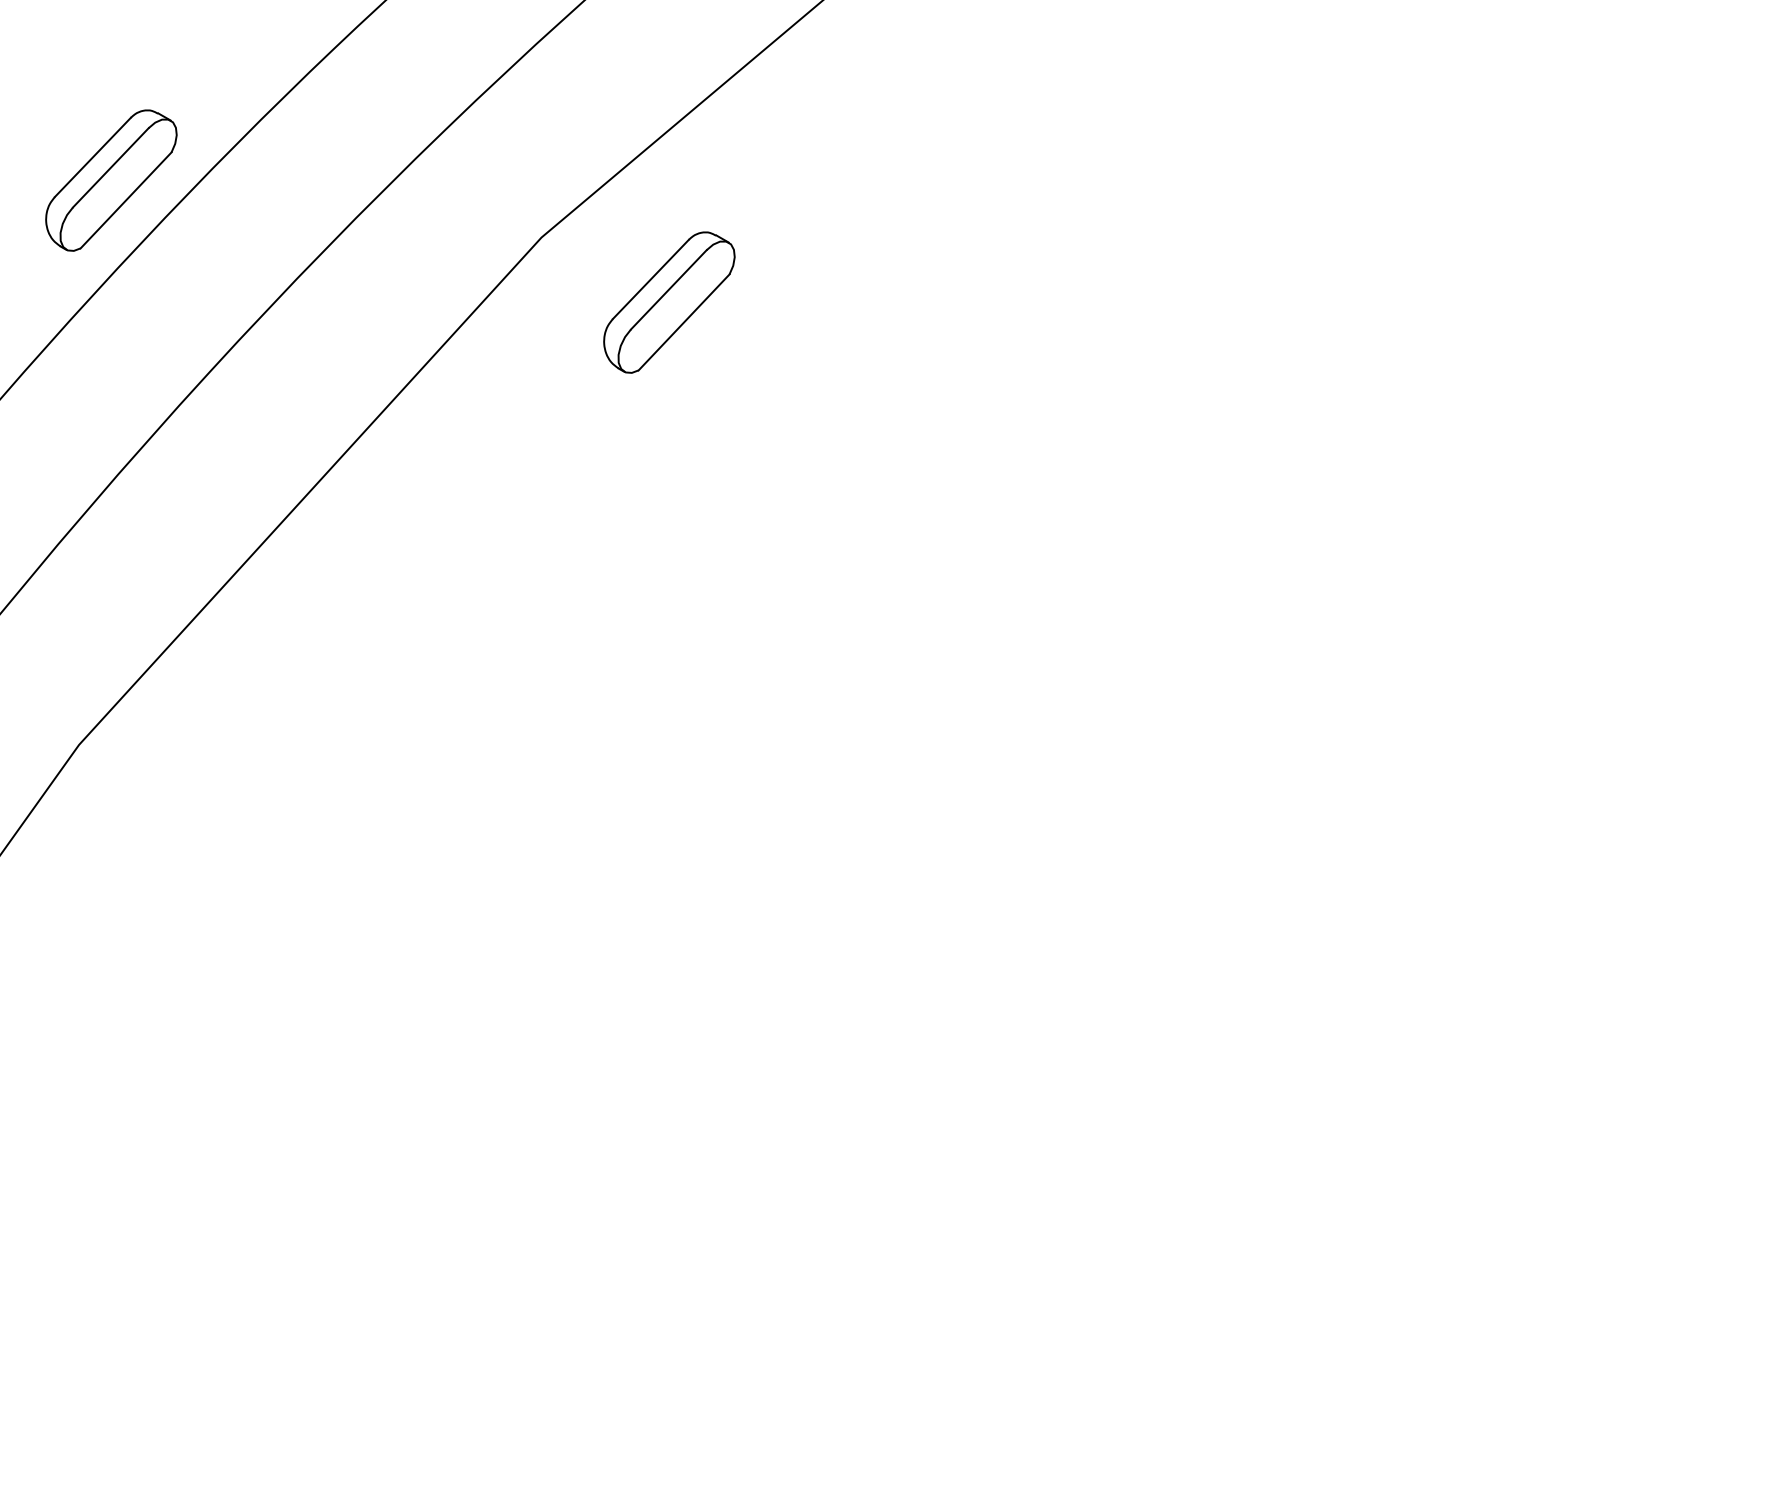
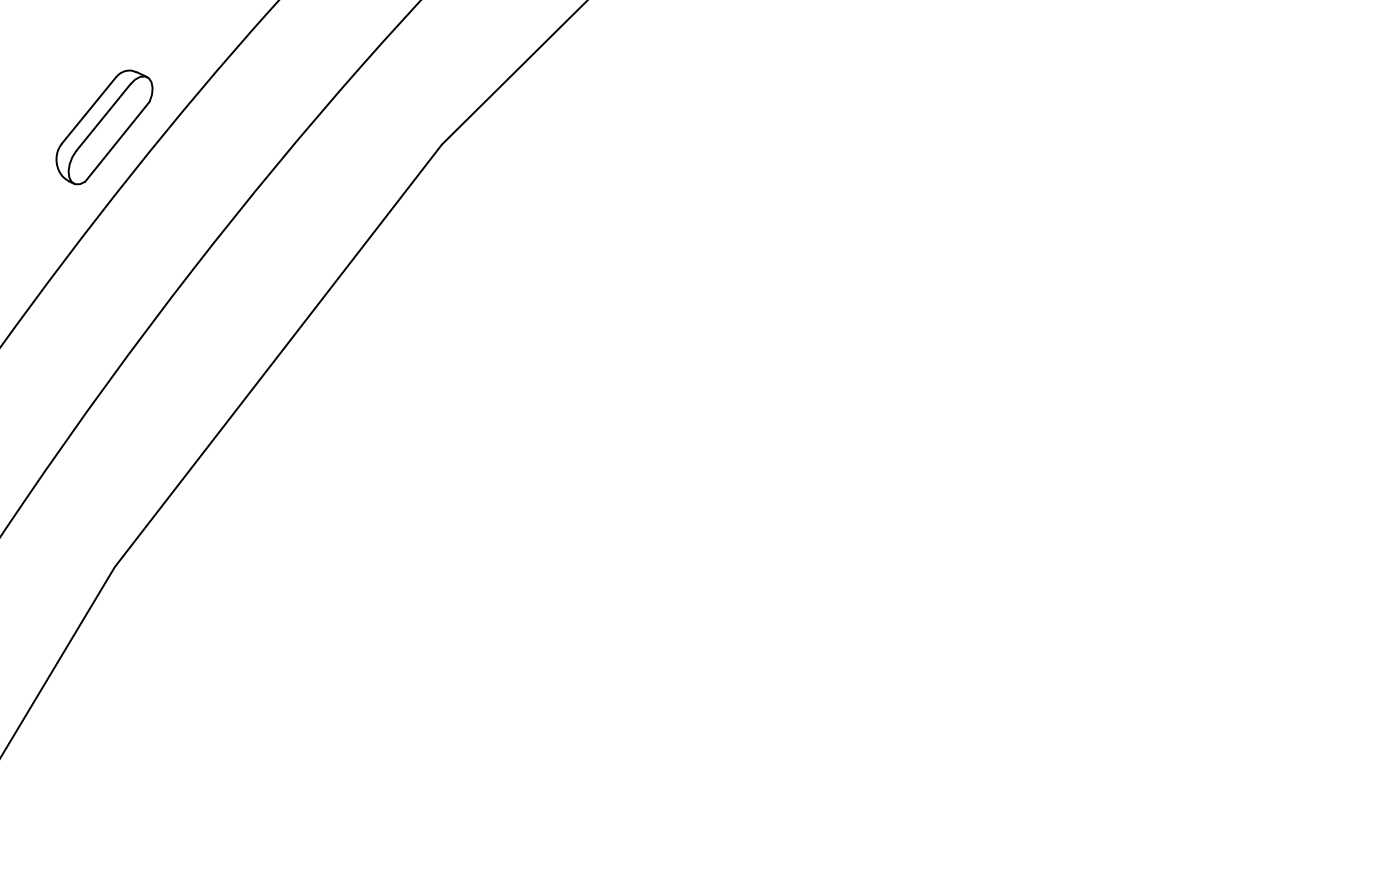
part: (669, 302) -> (545, 187), removed

